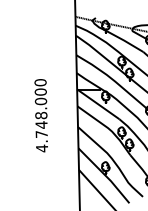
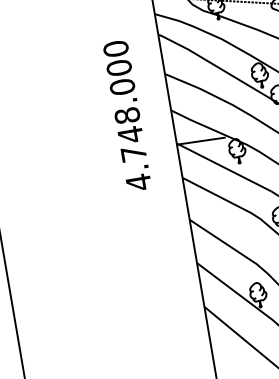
text: (40, 115) -> (125, 115), moved

